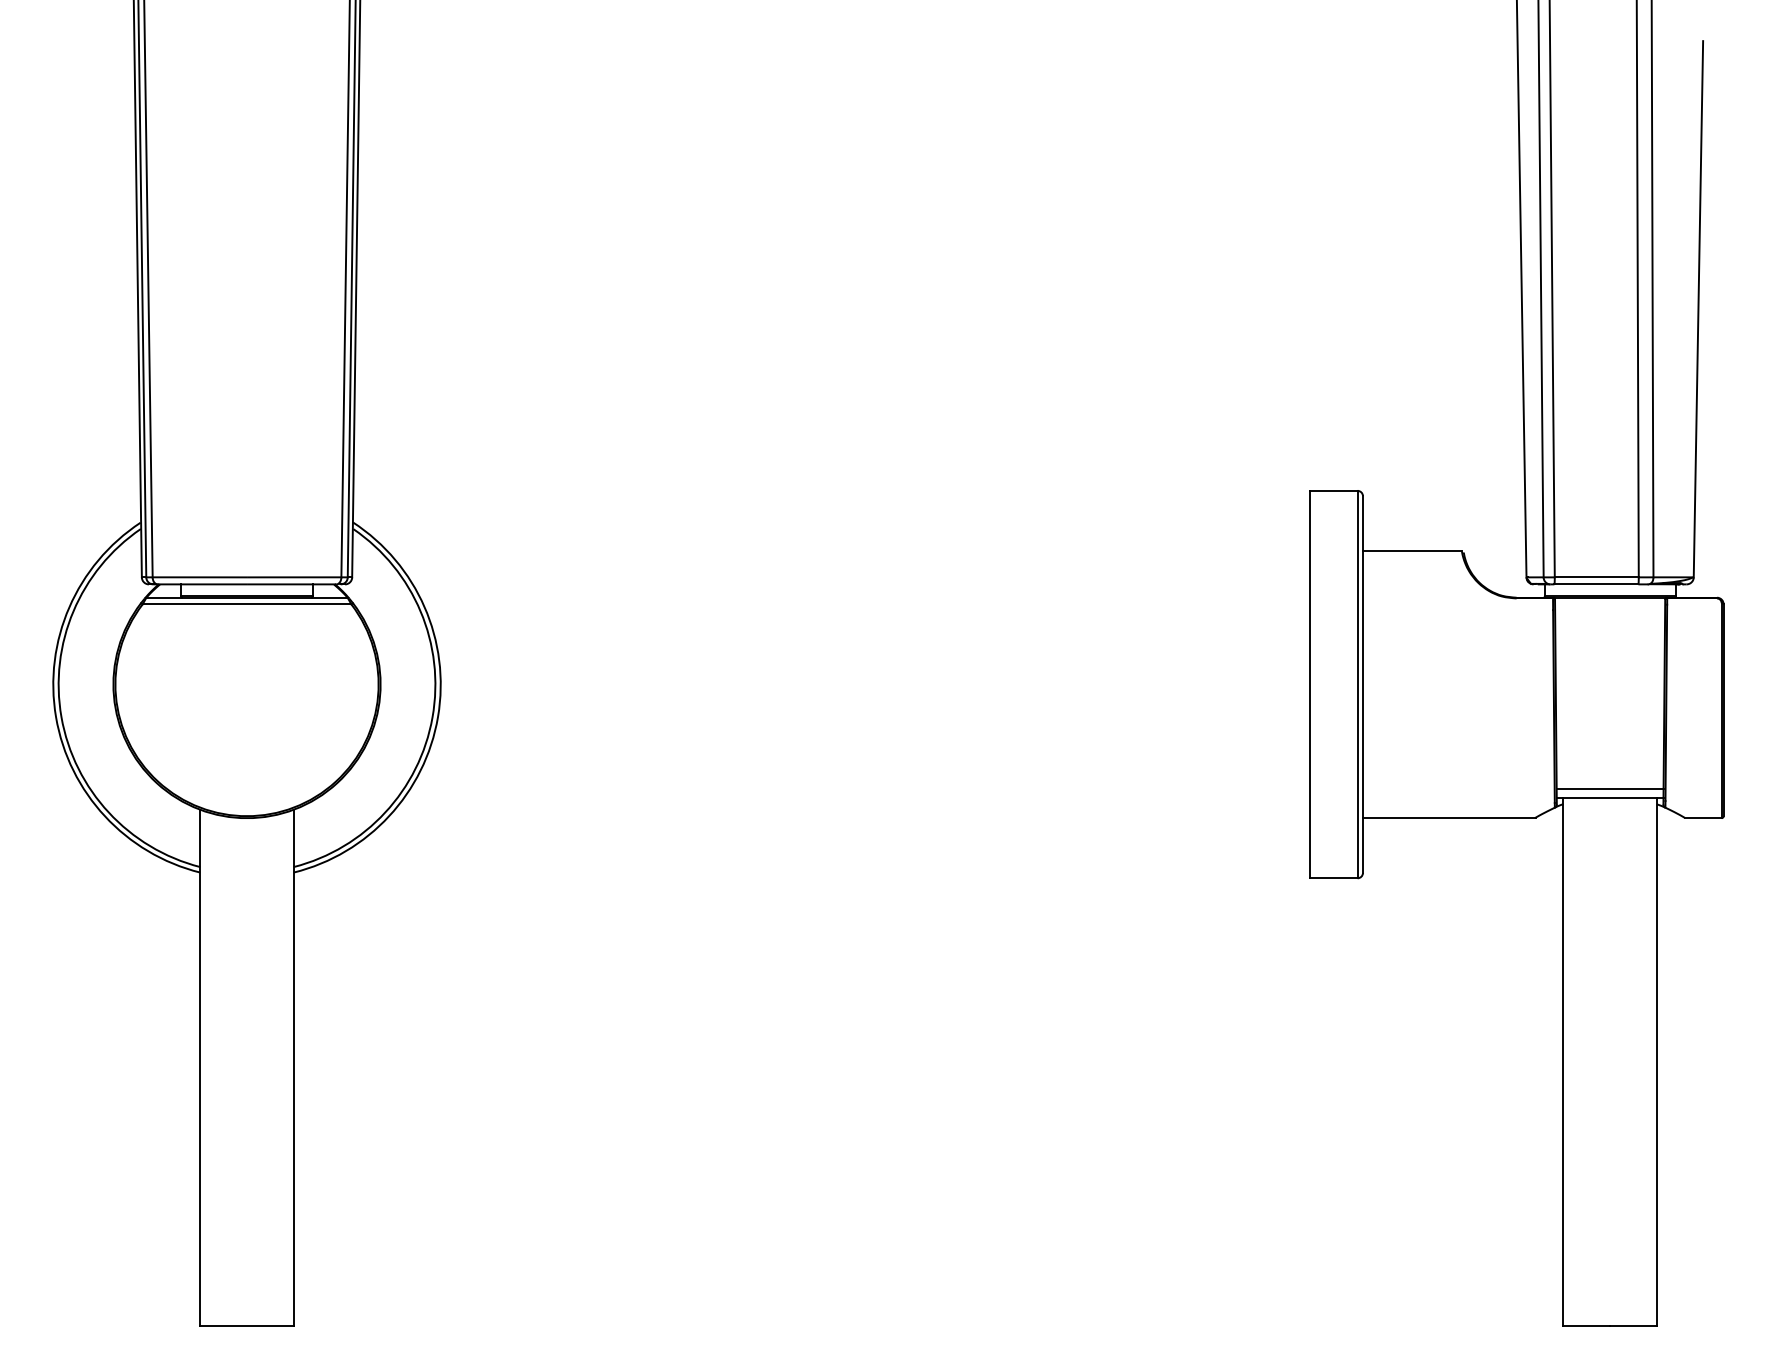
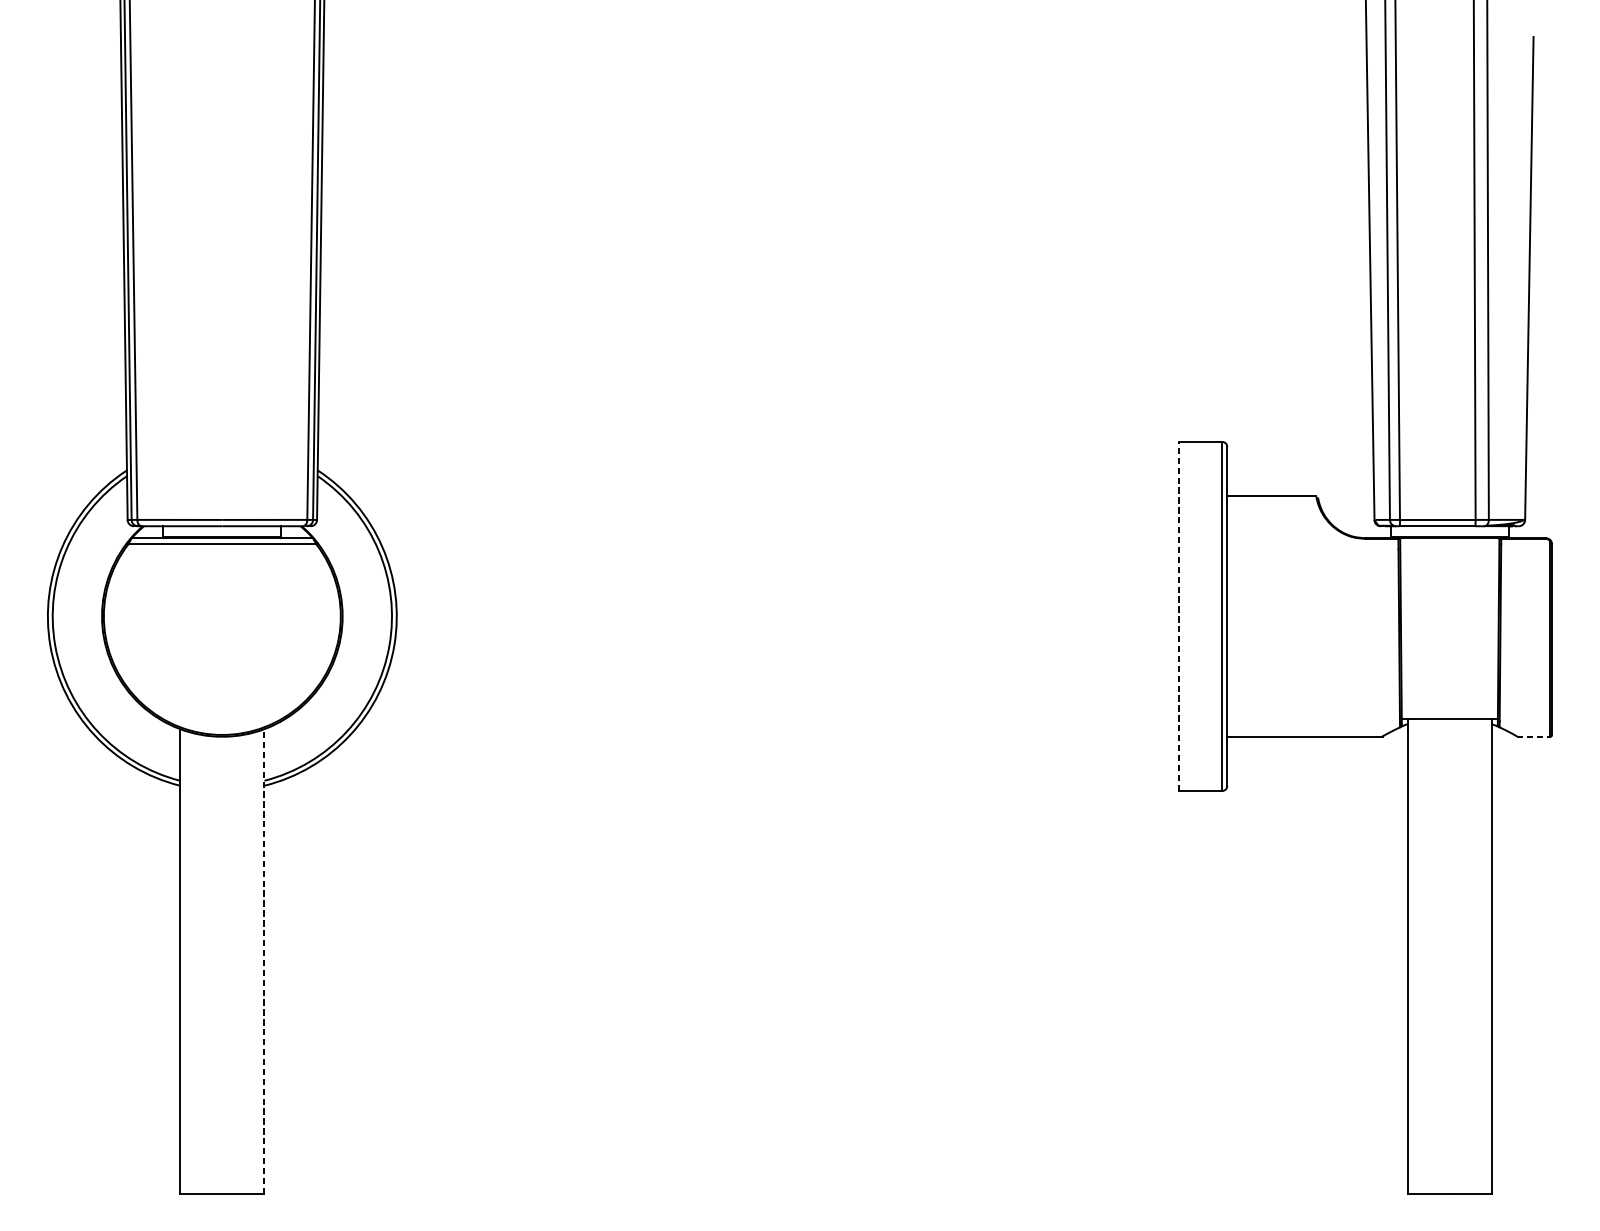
line: (1309, 684) -> (1179, 616), solid -> dashed
line: (1609, 788) -> (1449, 710), removed
line: (1703, 818) -> (1533, 737), solid -> dashed
line: (293, 1067) -> (264, 961), solid -> dashed

